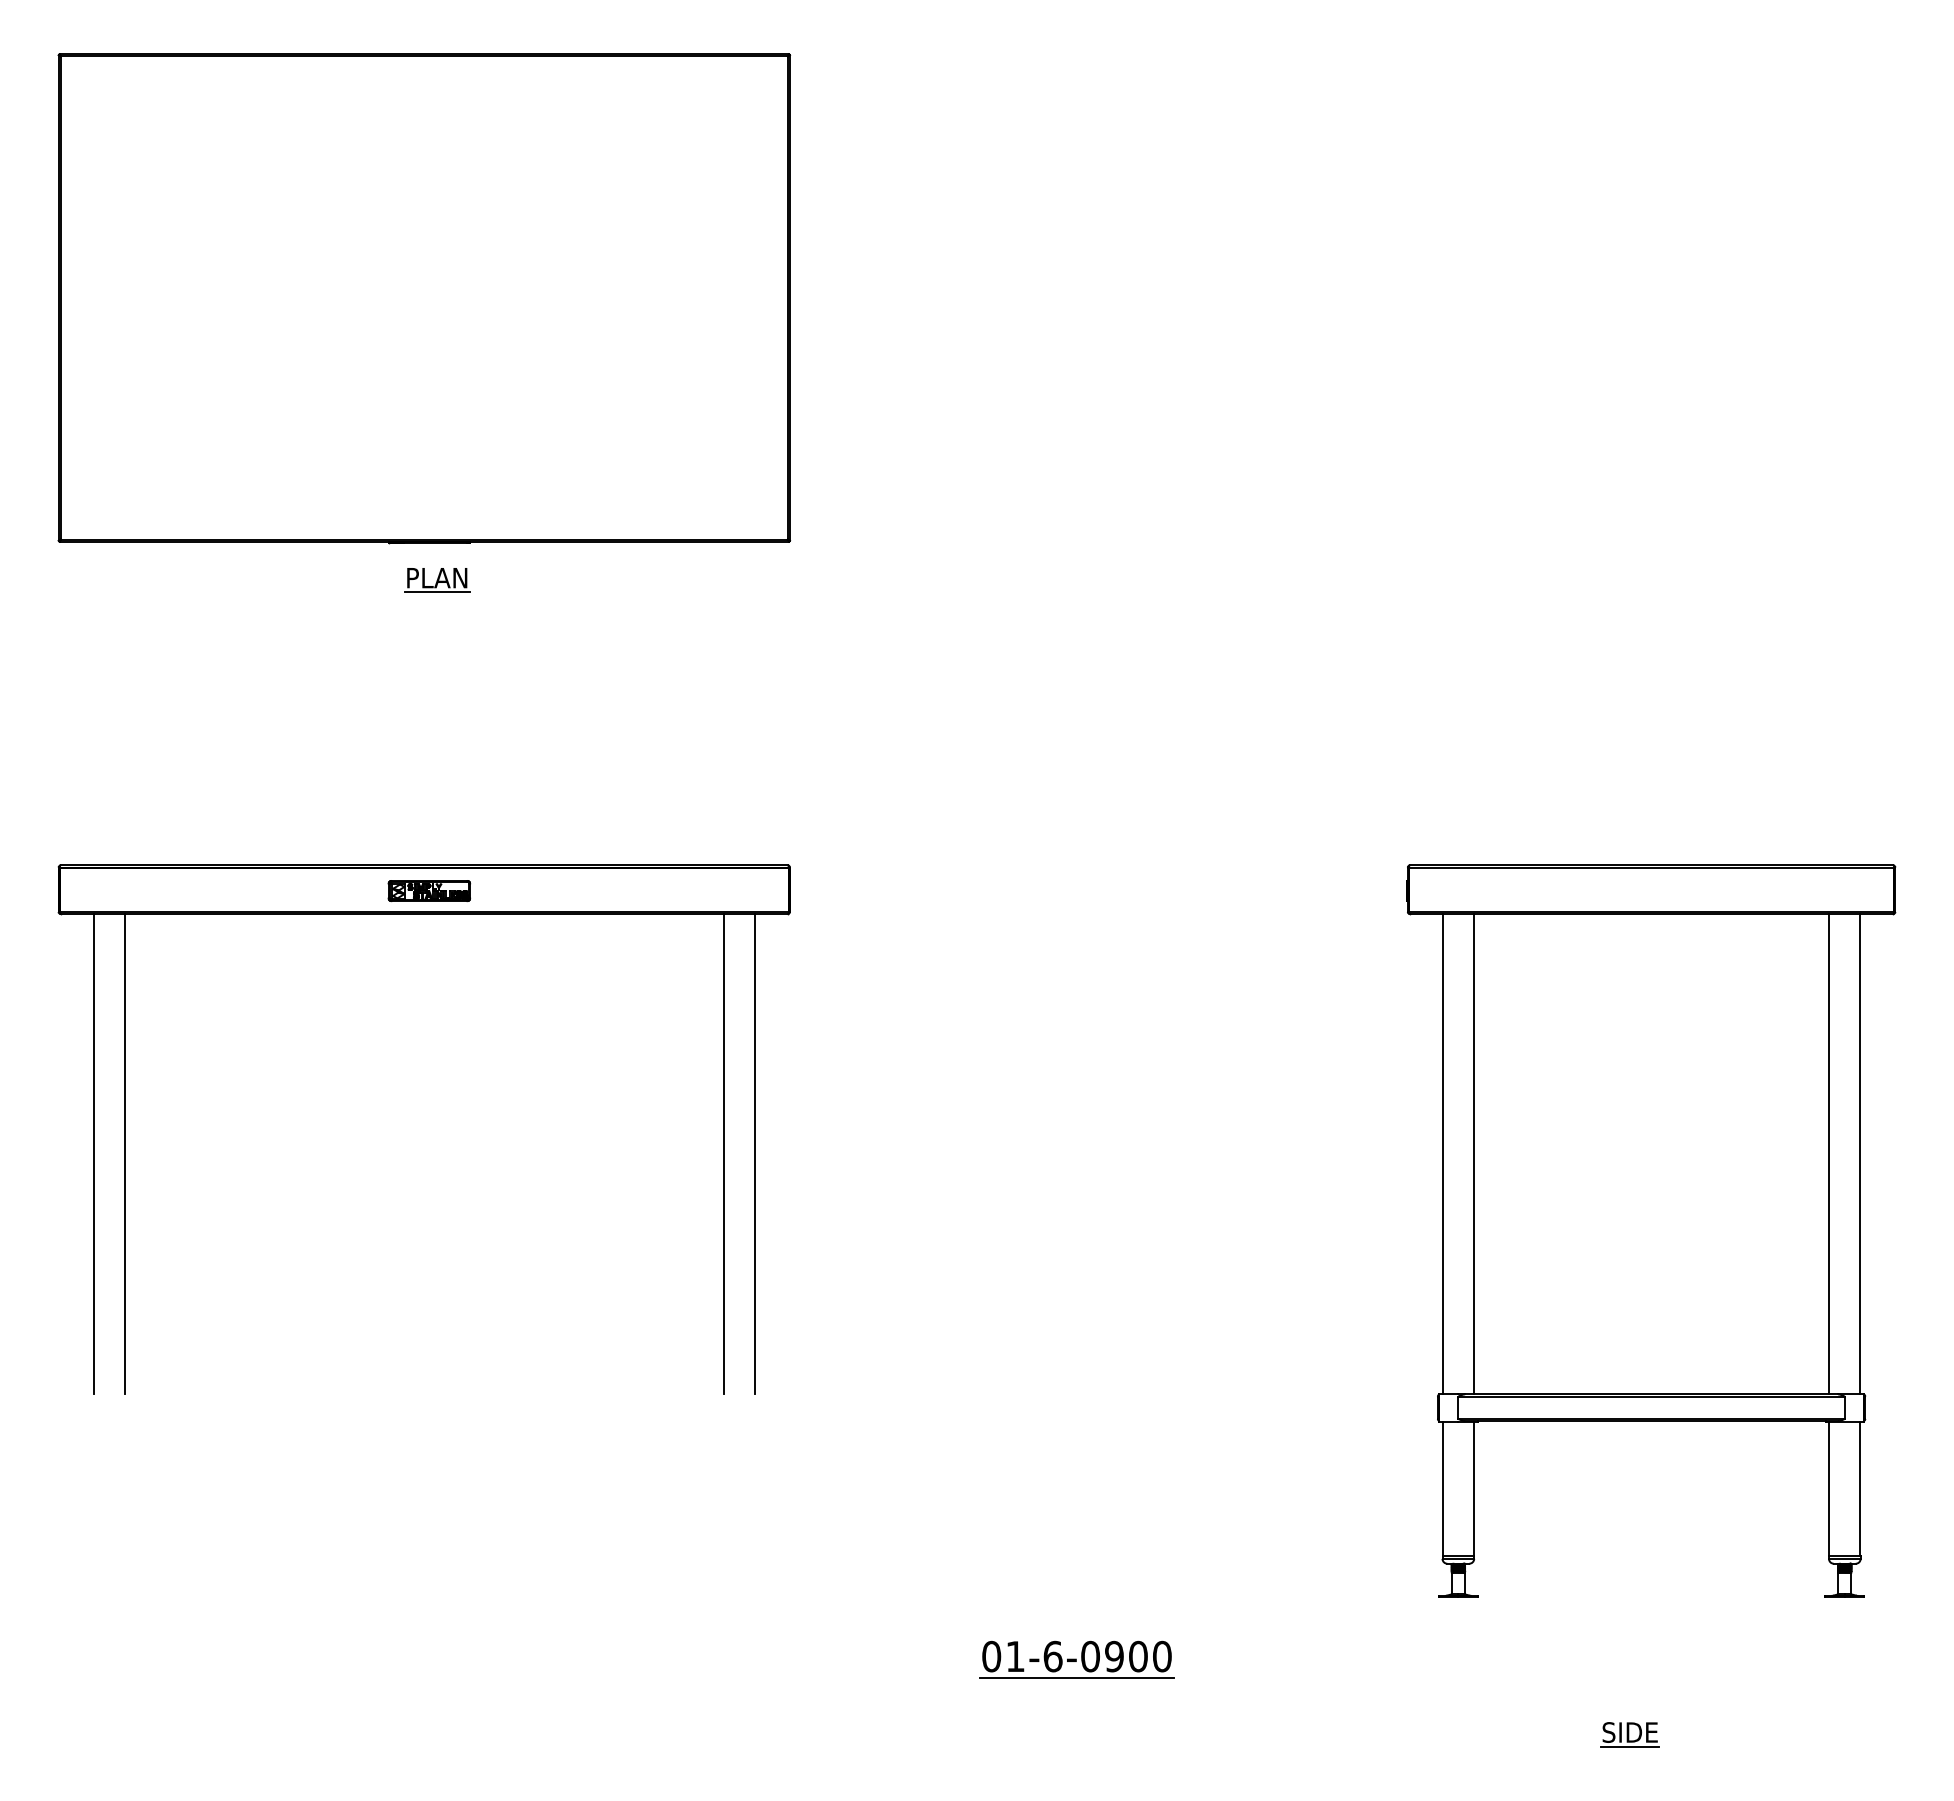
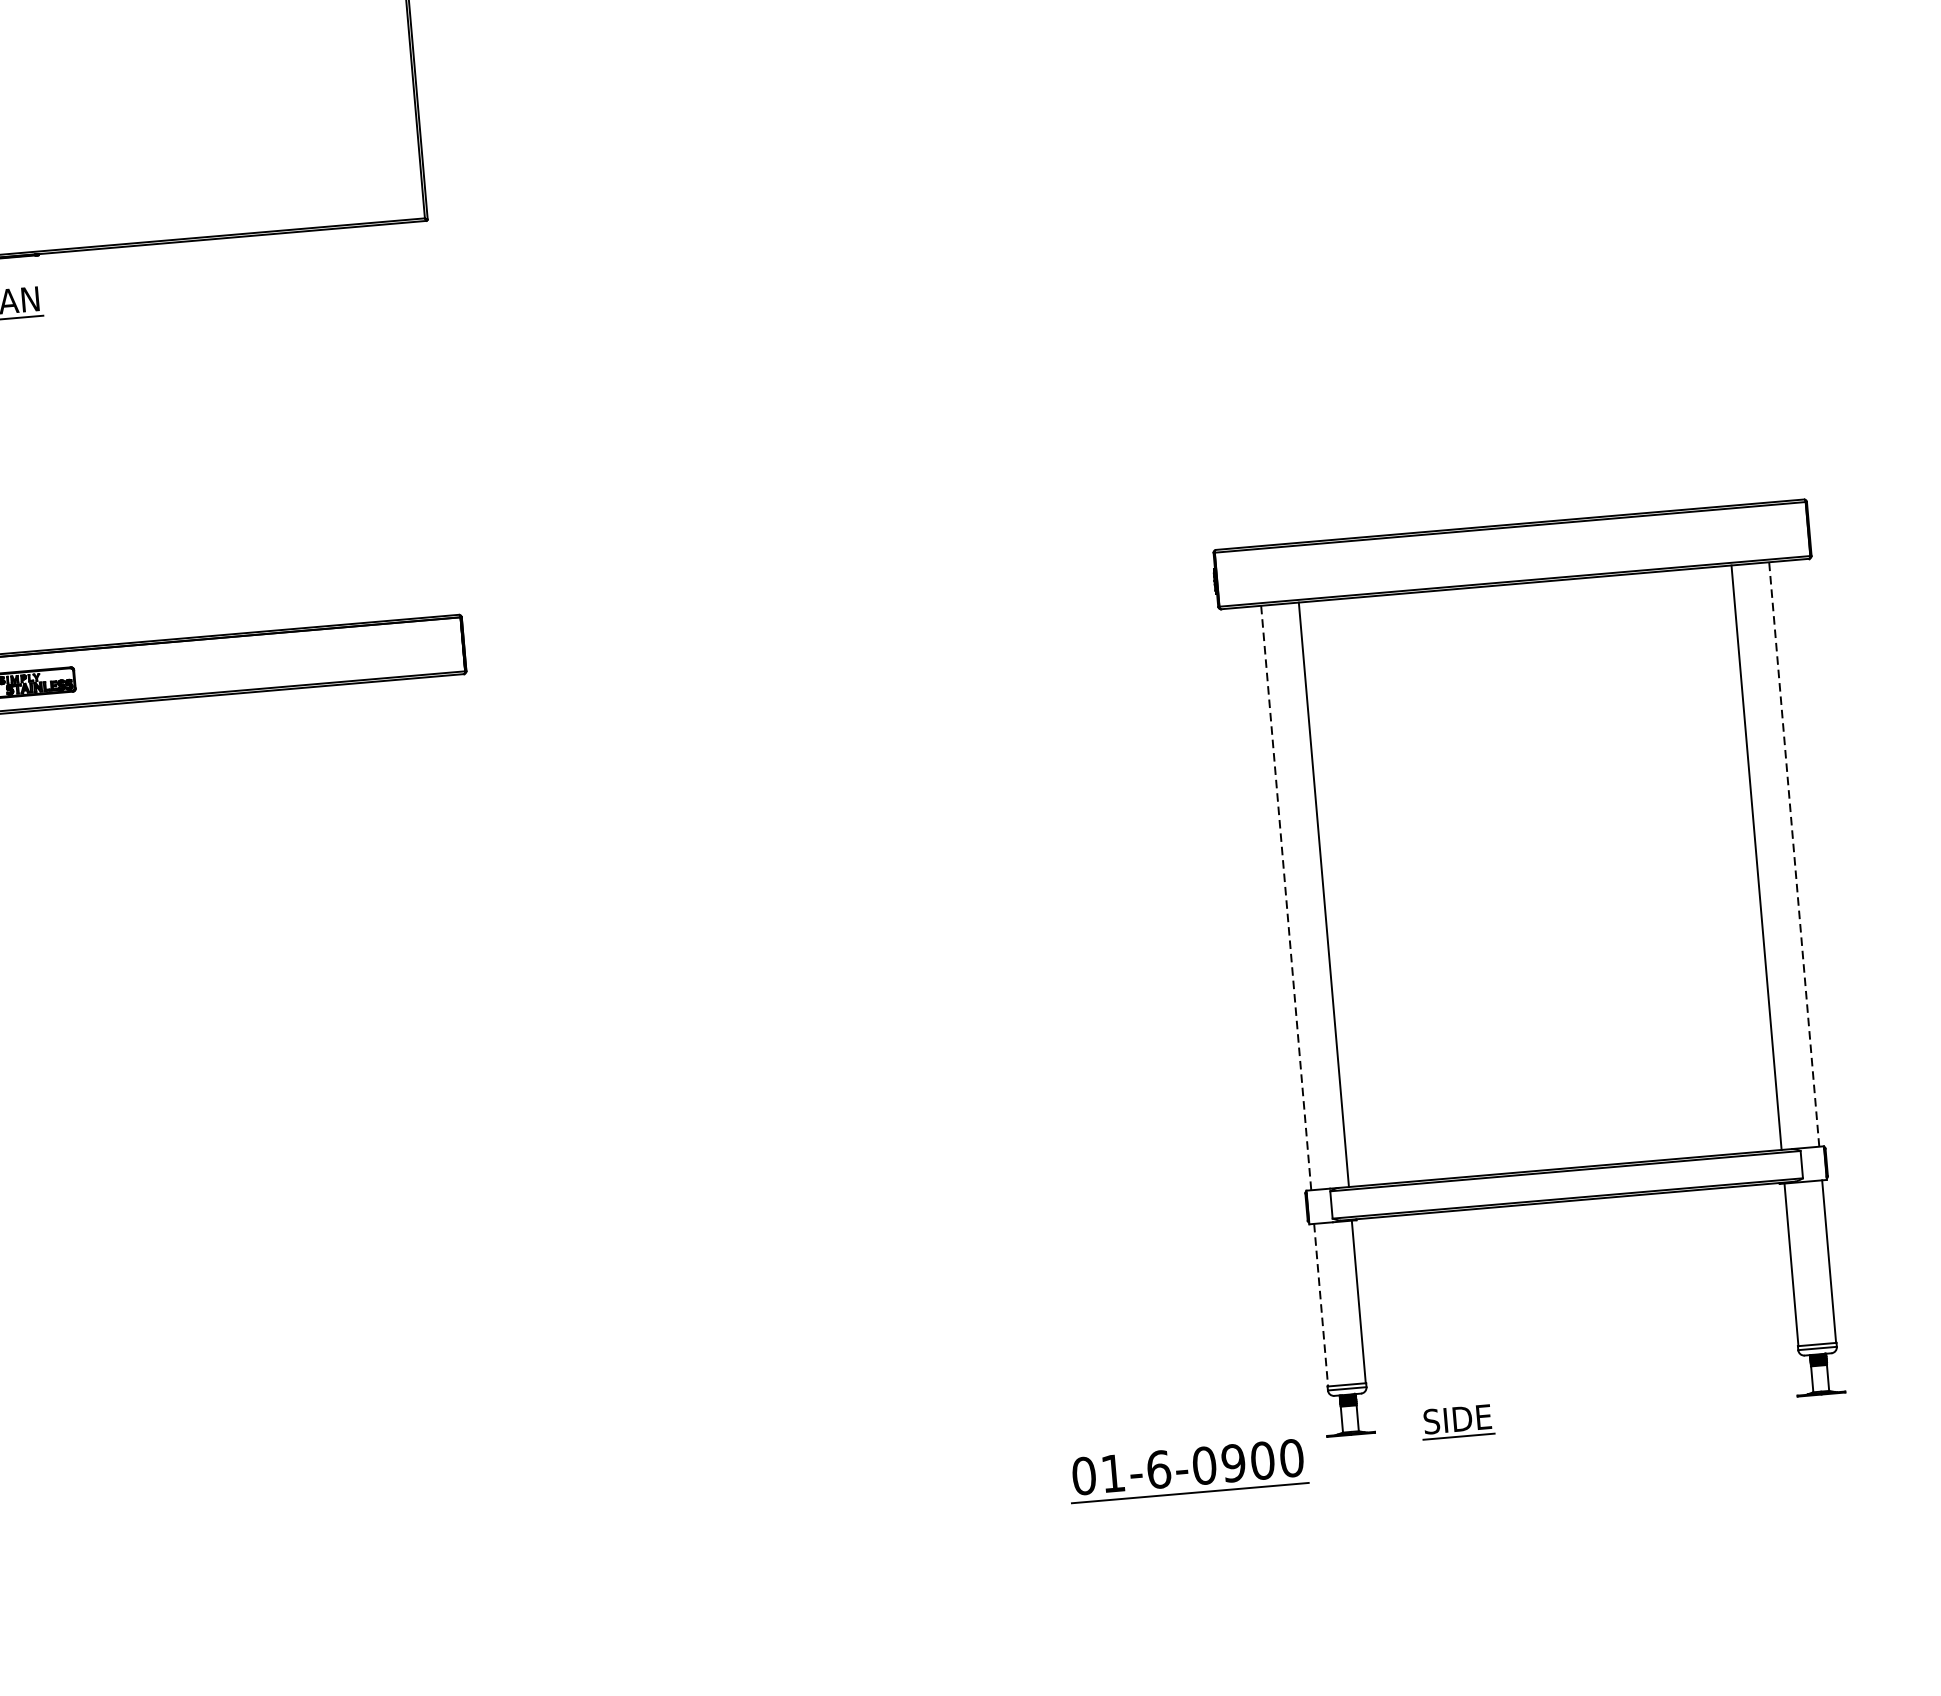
line: (1860, 1153) -> (1794, 853), solid -> dashed
line: (723, 1154) -> (410, 973), removed
line: (754, 1154) -> (448, 970), removed
line: (1442, 1154) -> (1285, 898), solid -> dashed
line: (1442, 1488) -> (1320, 1304), solid -> dashed
part: (1076, 1659) -> (1187, 1470), moved
part: (1629, 1734) -> (1456, 1421), moved

